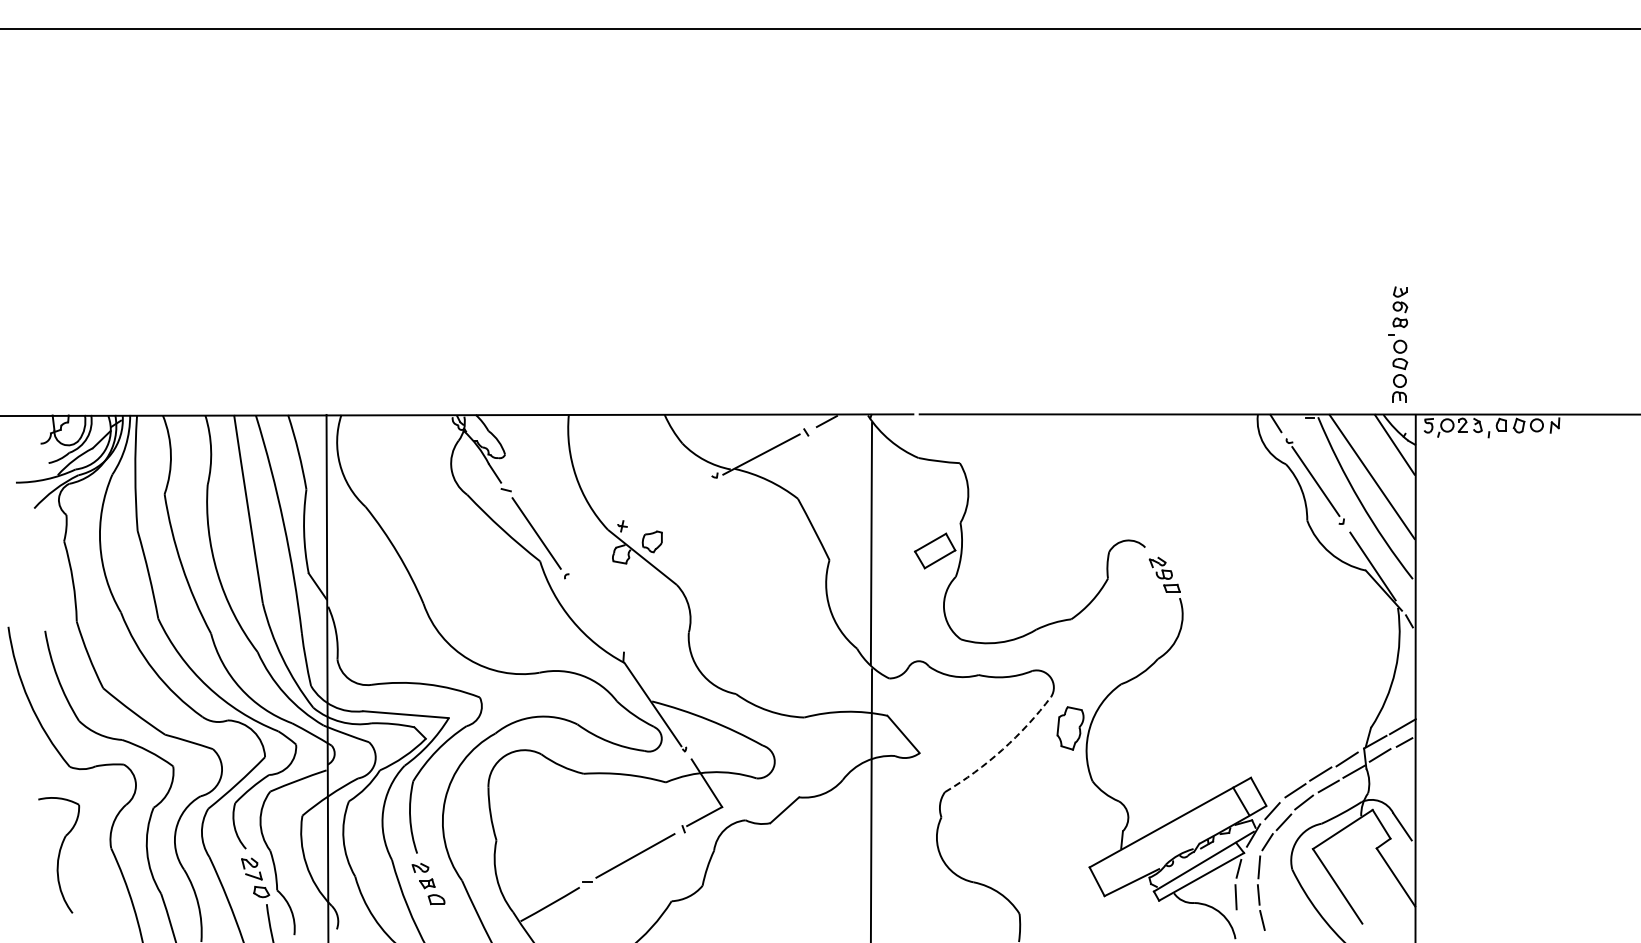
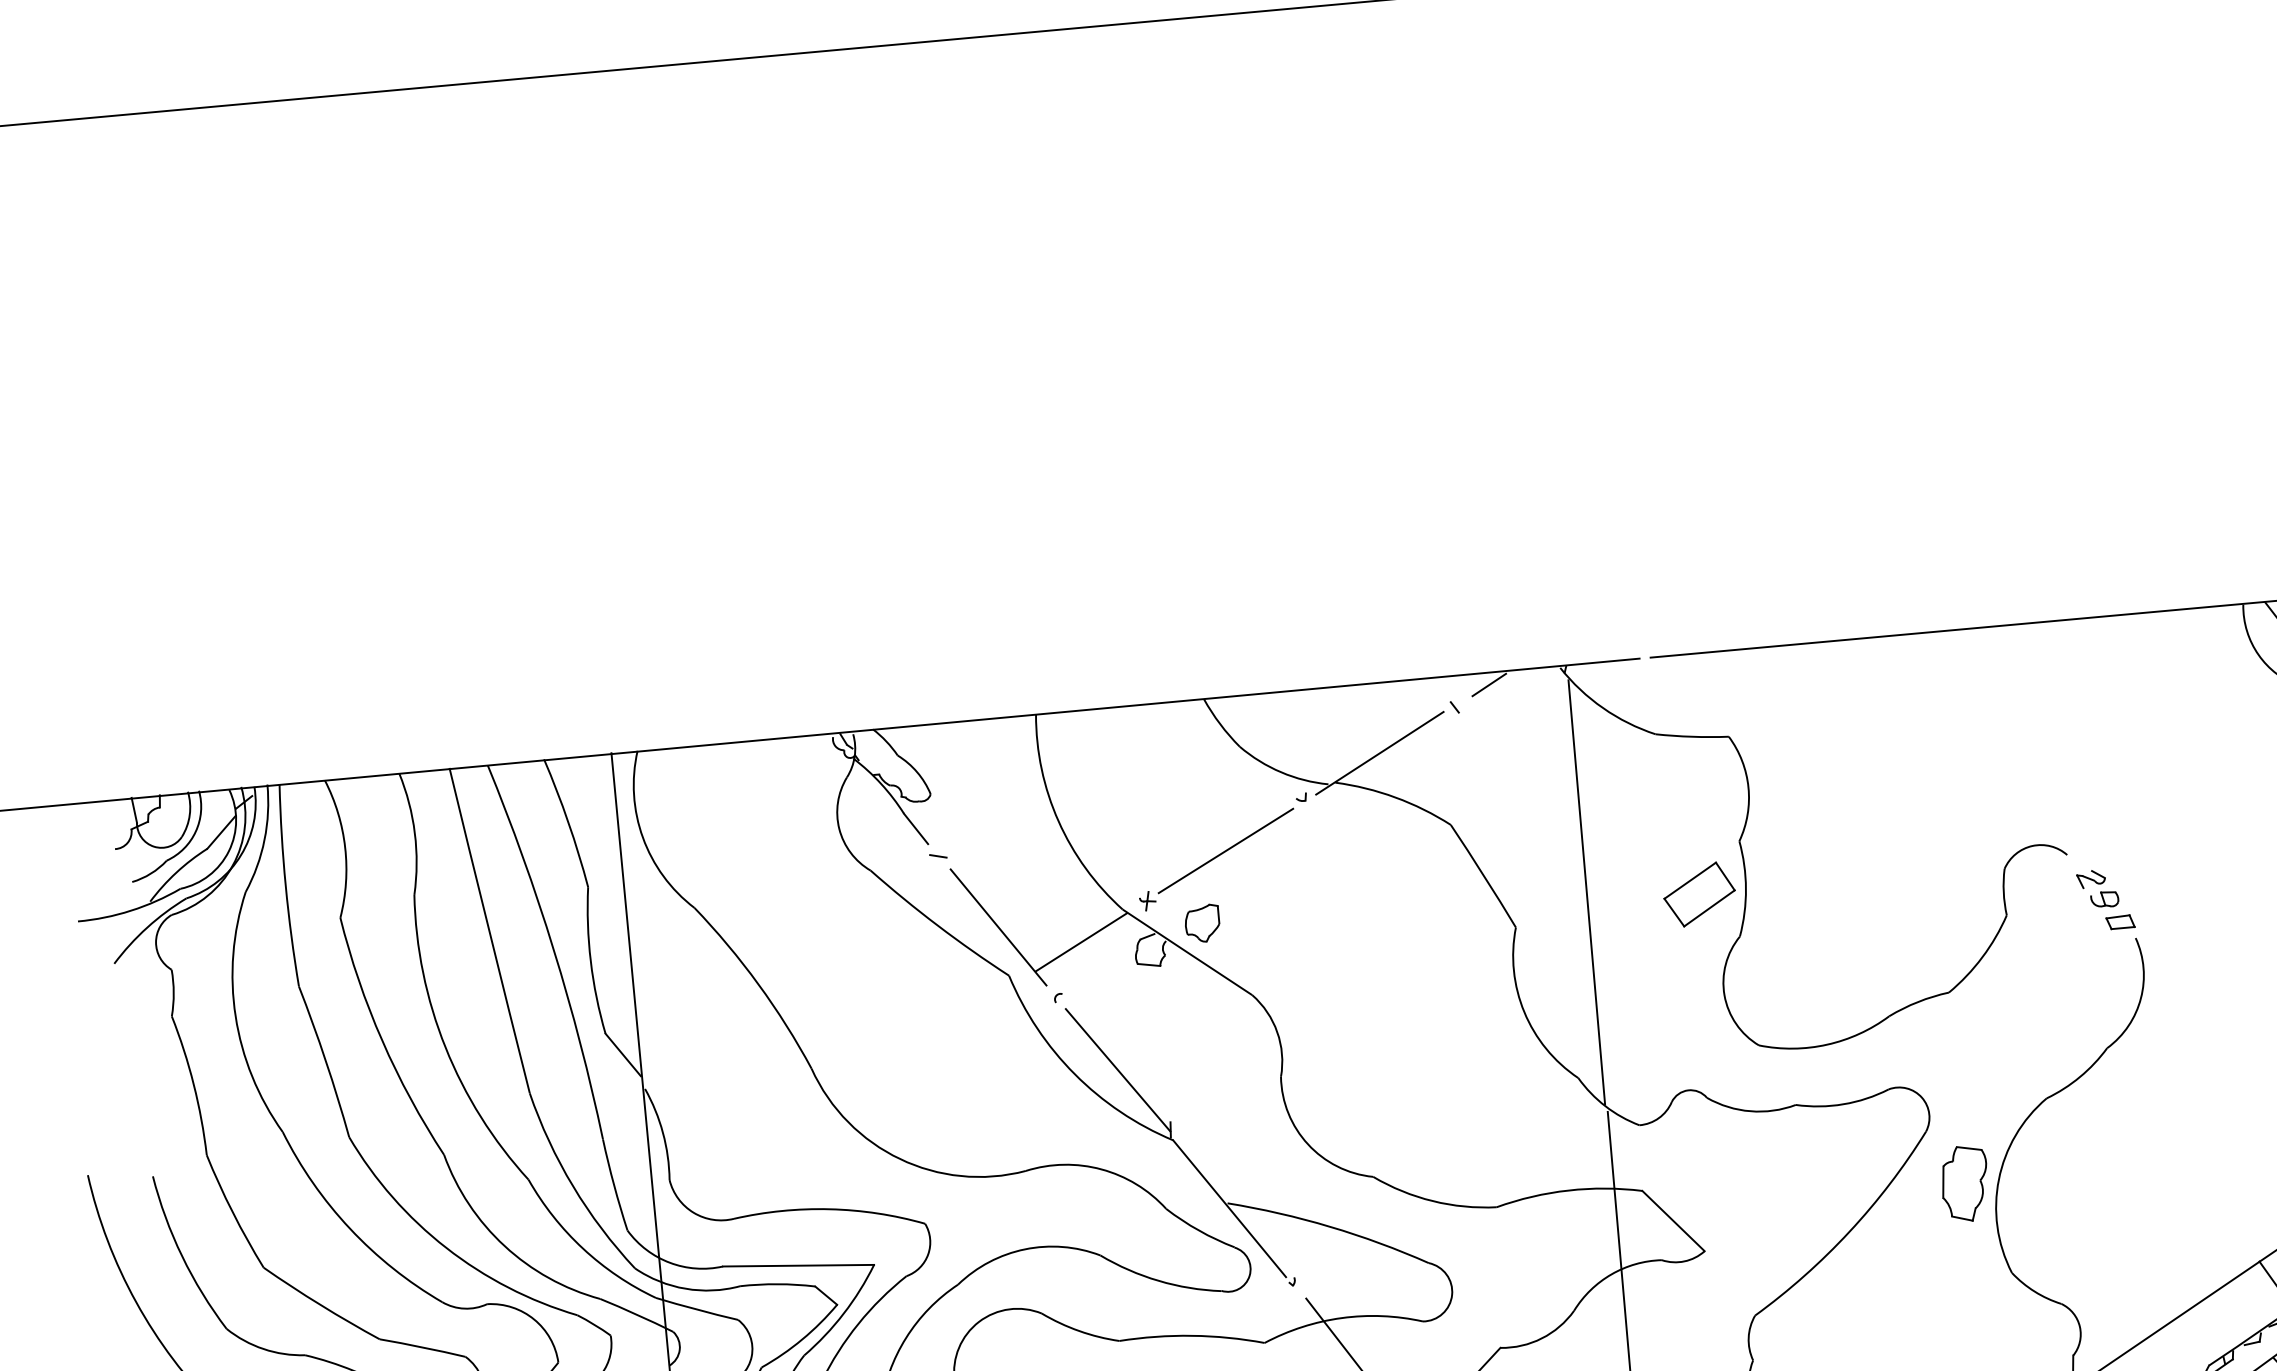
line: (669, 501) -> (1226, 850), added
line: (582, 546) -> (1080, 942), added
line: (596, 620) -> (1117, 1070), added
arc: (1002, 749) -> (1849, 1231), dashed -> solid

